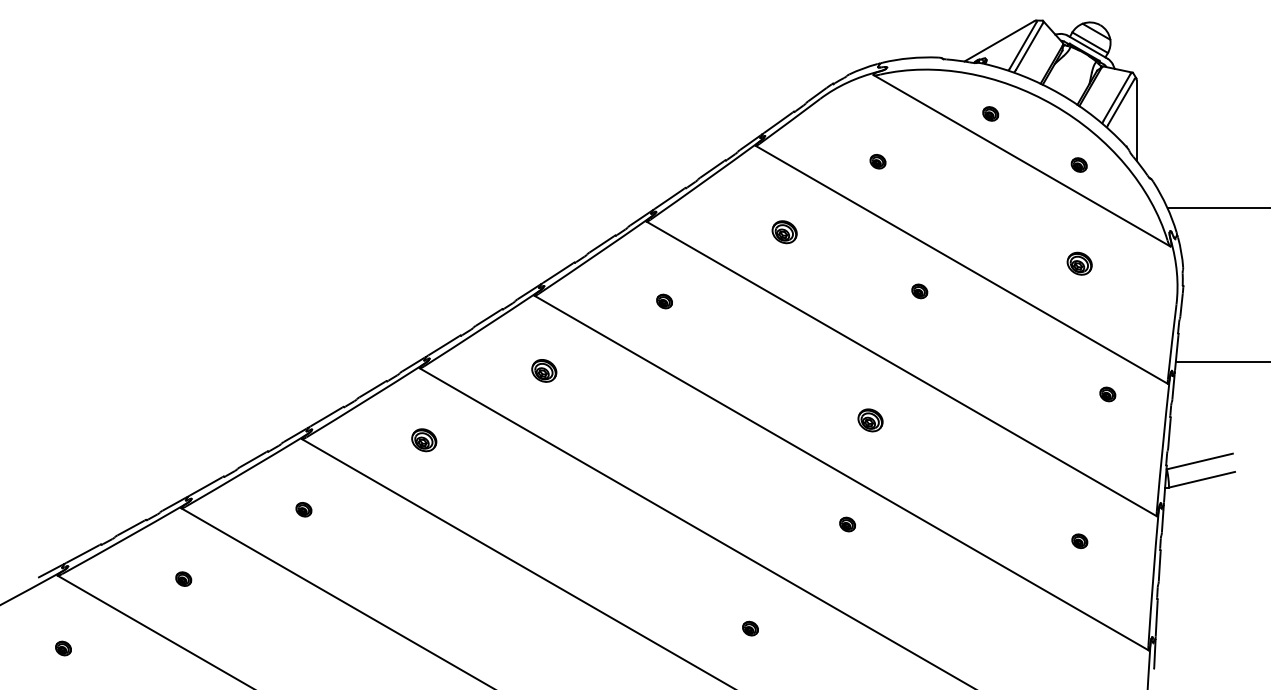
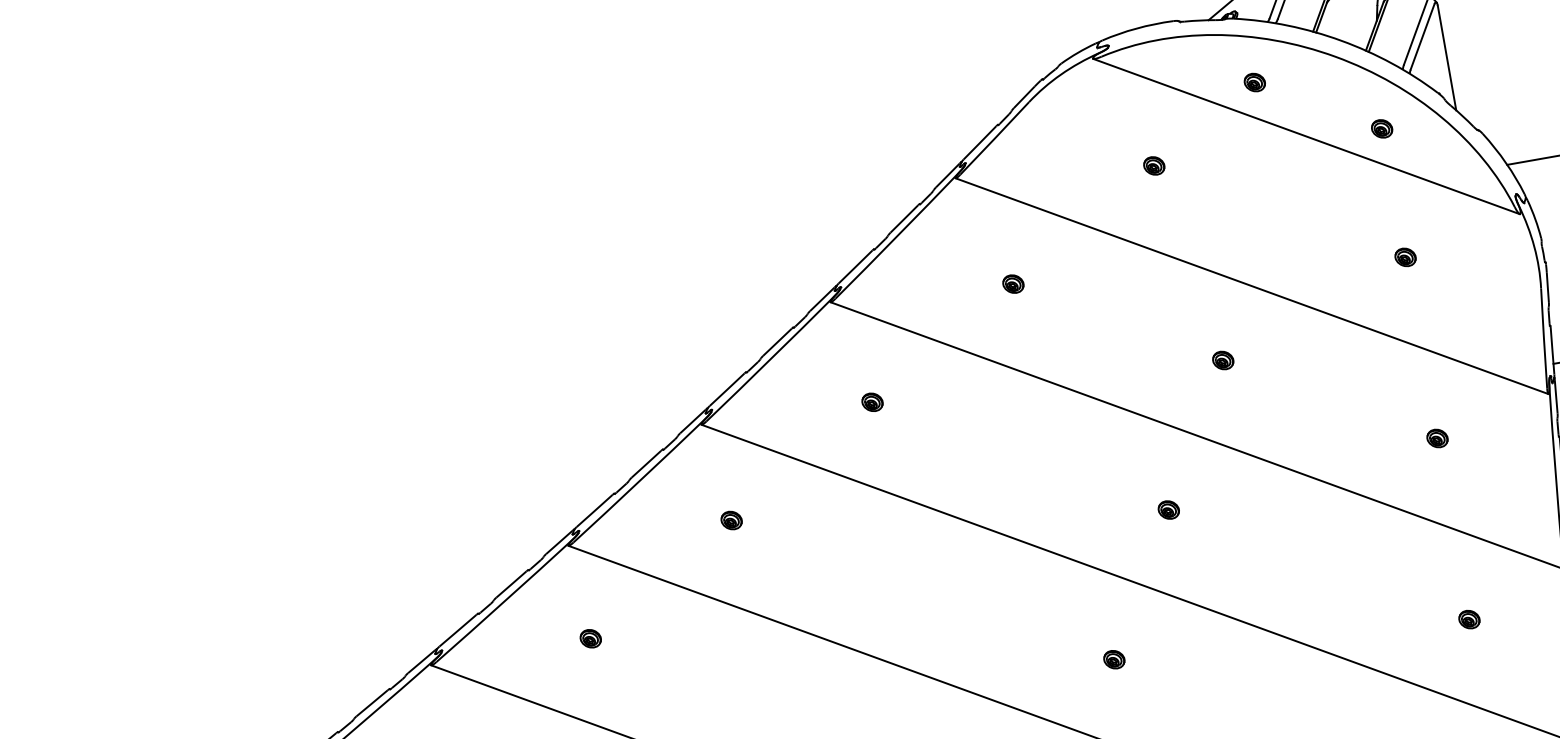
part: (877, 161) -> (1153, 165), moved
part: (784, 231) -> (1012, 283), size x0.62
part: (1079, 263) -> (1405, 257), size x0.62
part: (919, 291) -> (1222, 360), moved
part: (544, 370) -> (731, 519), size x0.62
part: (1107, 394) -> (1437, 438), moved
part: (870, 420) -> (1168, 510), size x0.62
part: (423, 440) -> (589, 639), size x0.62
part: (847, 524) -> (1114, 659), moved

